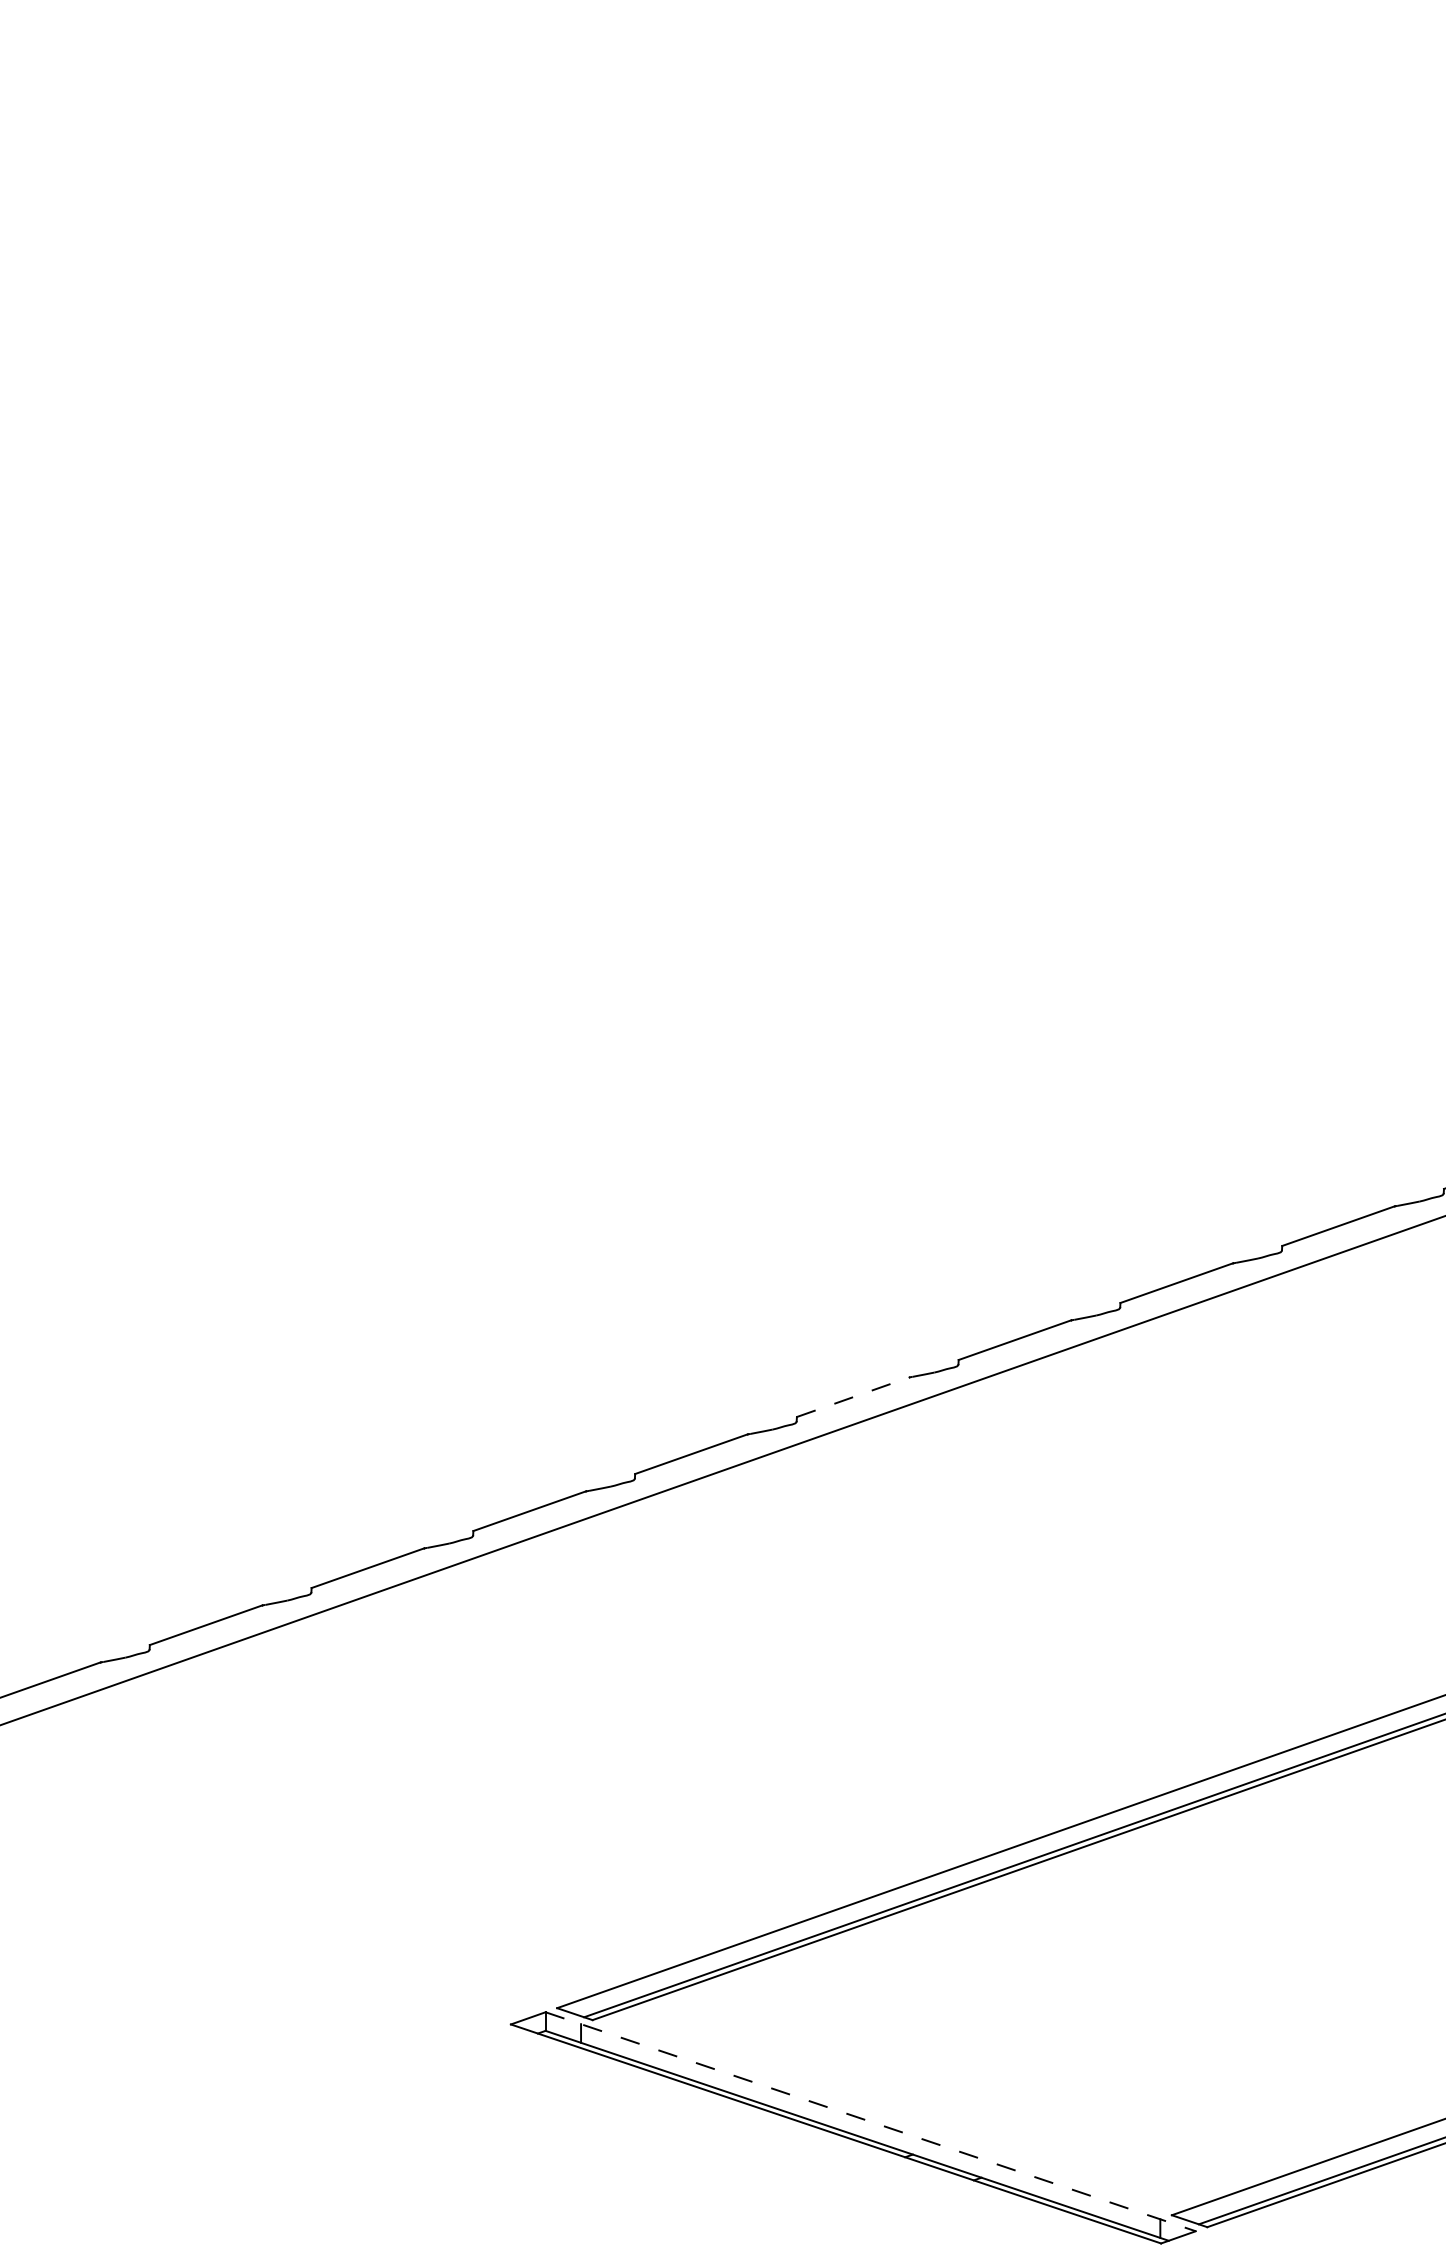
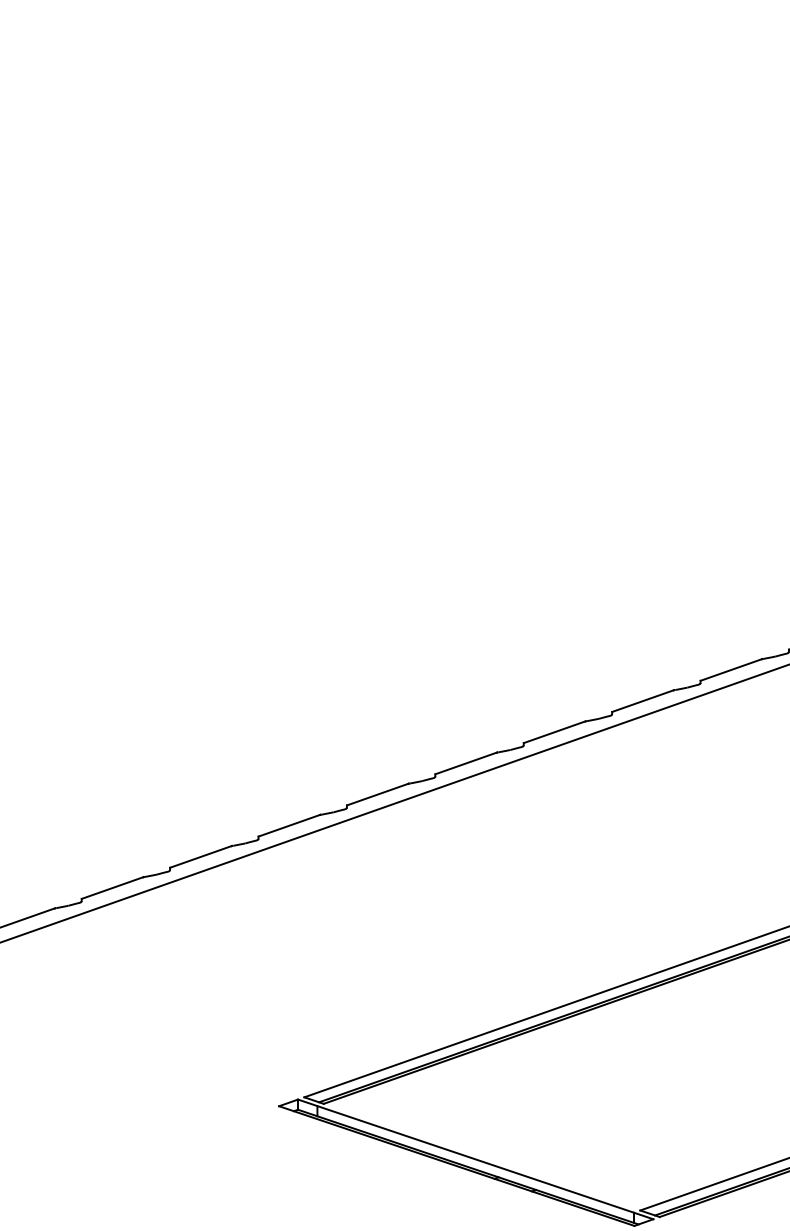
line: (853, 1397) -> (466, 763), dashed -> solid
line: (872, 2121) -> (476, 1159), dashed -> solid

